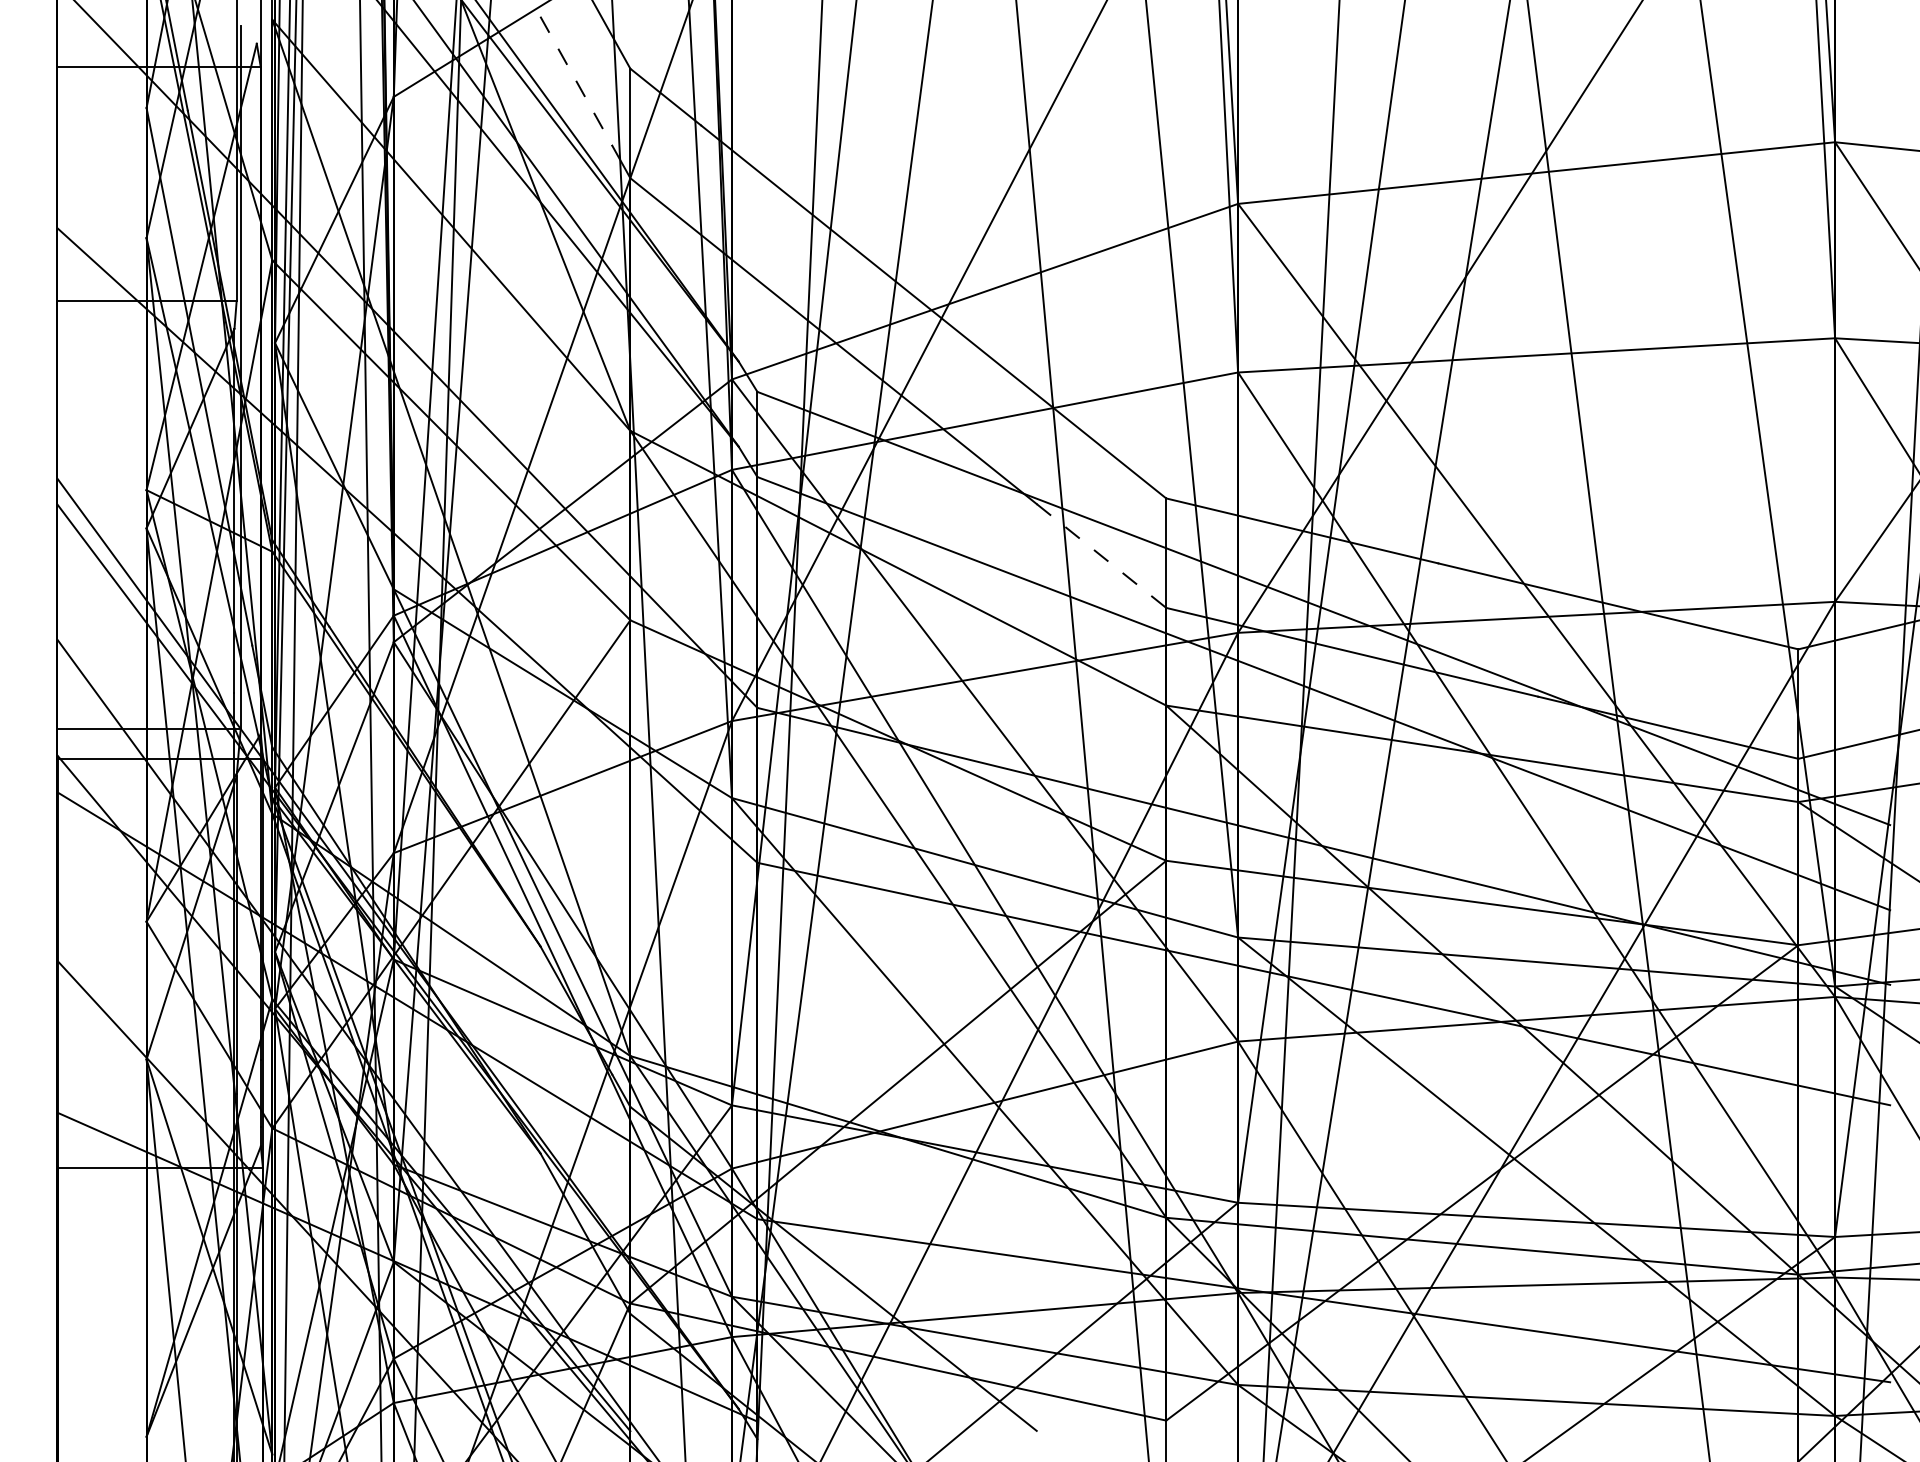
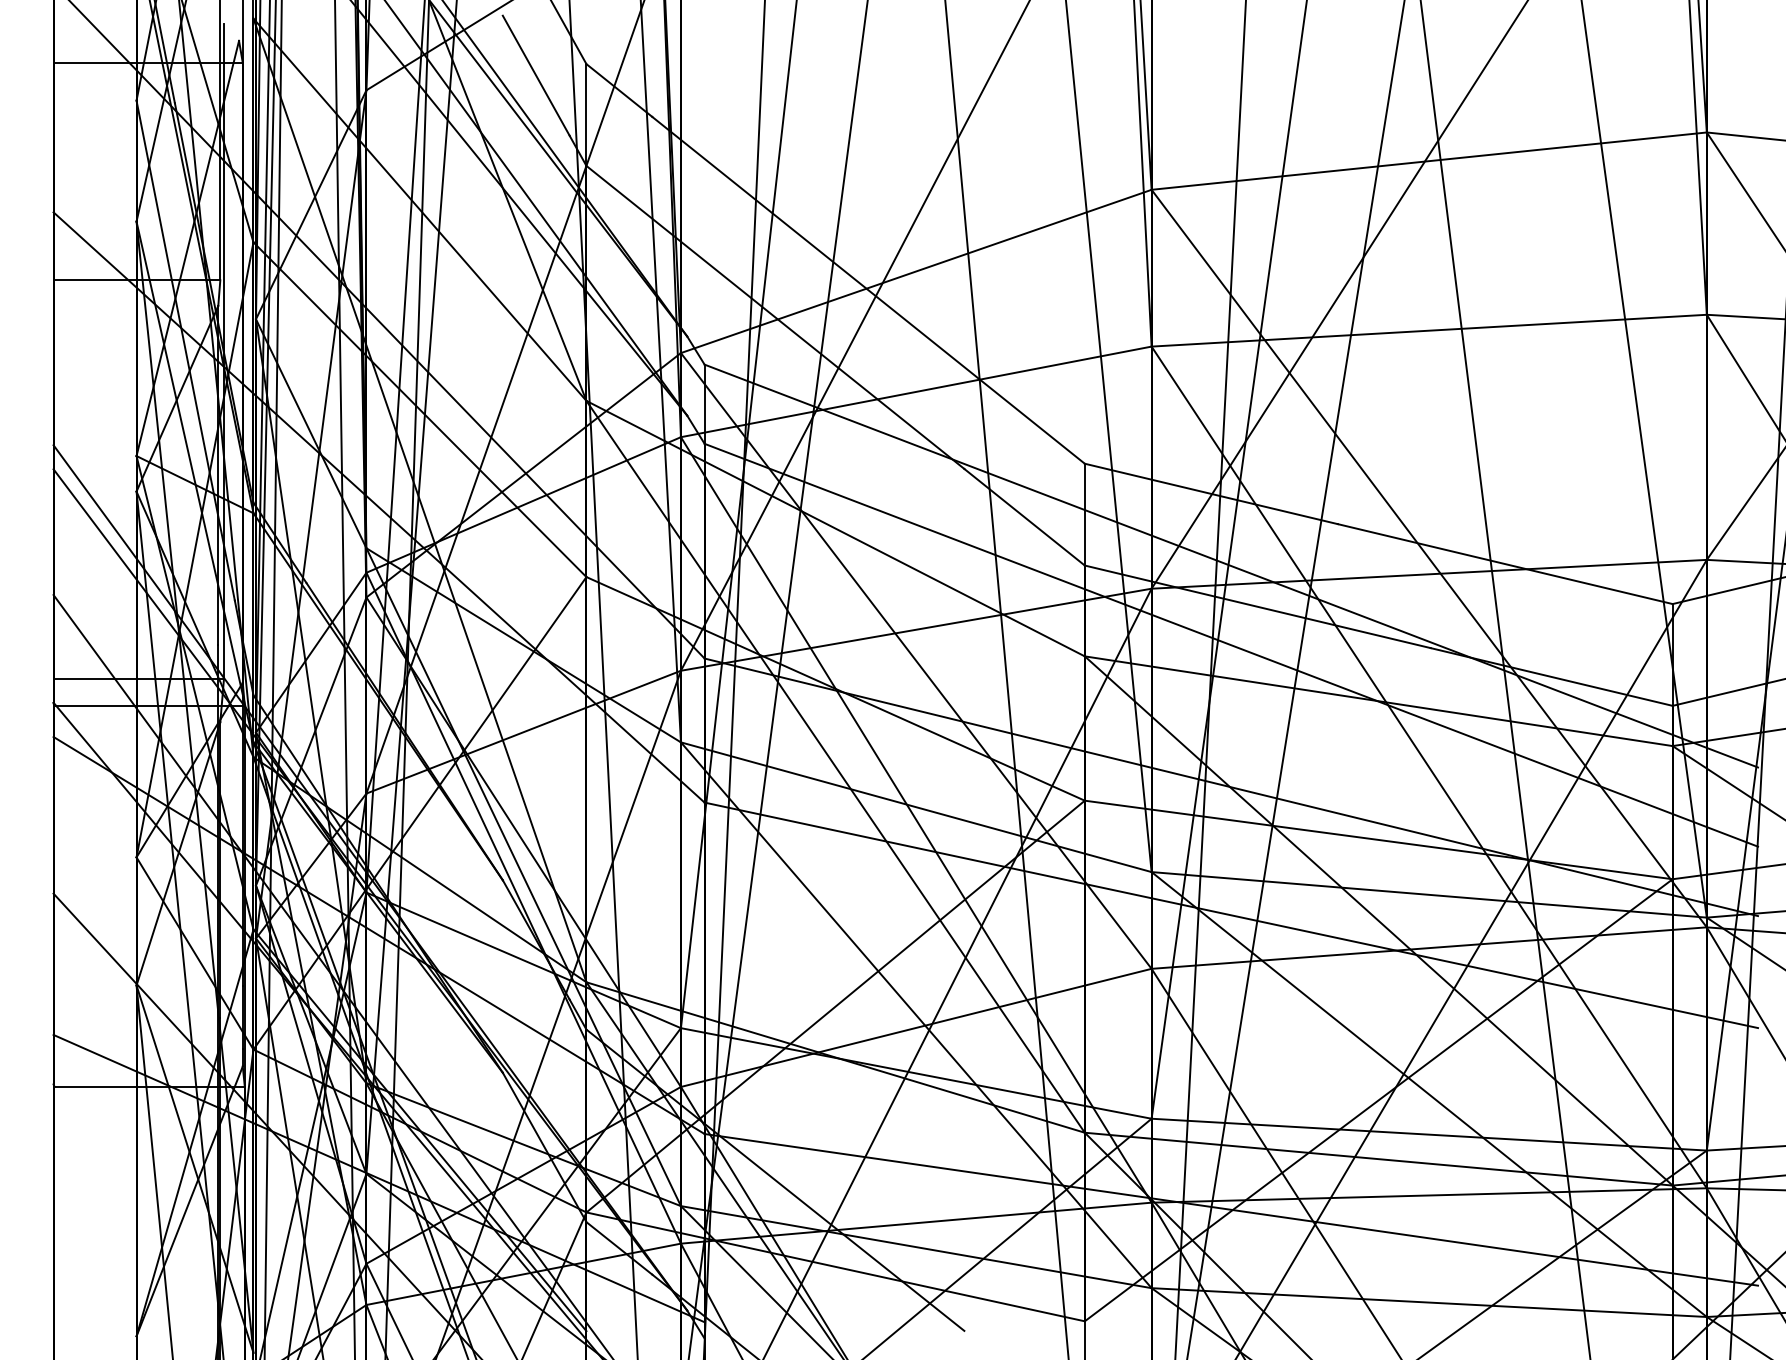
line: (576, 80) -> (536, 75), dashed -> solid
line: (1101, 556) -> (1024, 517), dashed -> solid

